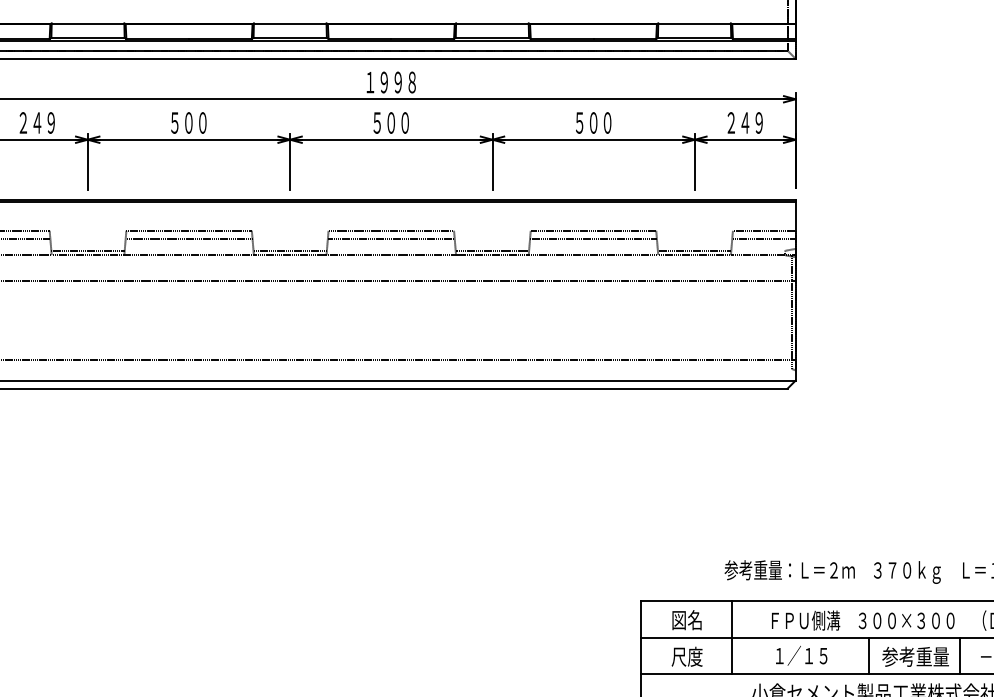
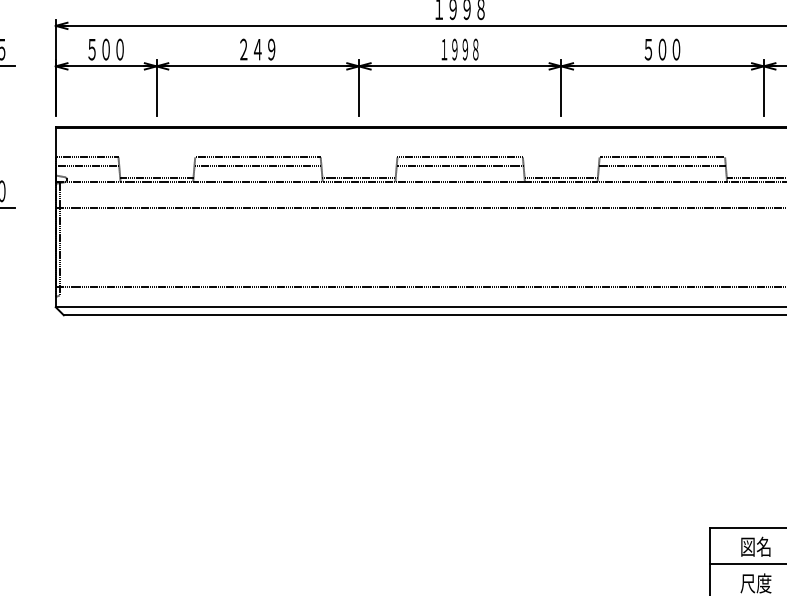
text: (36, 122) -> (105, 49), ２４９ -> ５００
text: (188, 122) -> (257, 49), ５００ -> ２４９
text: (391, 122) -> (460, 49), ５００ -> １９９８

